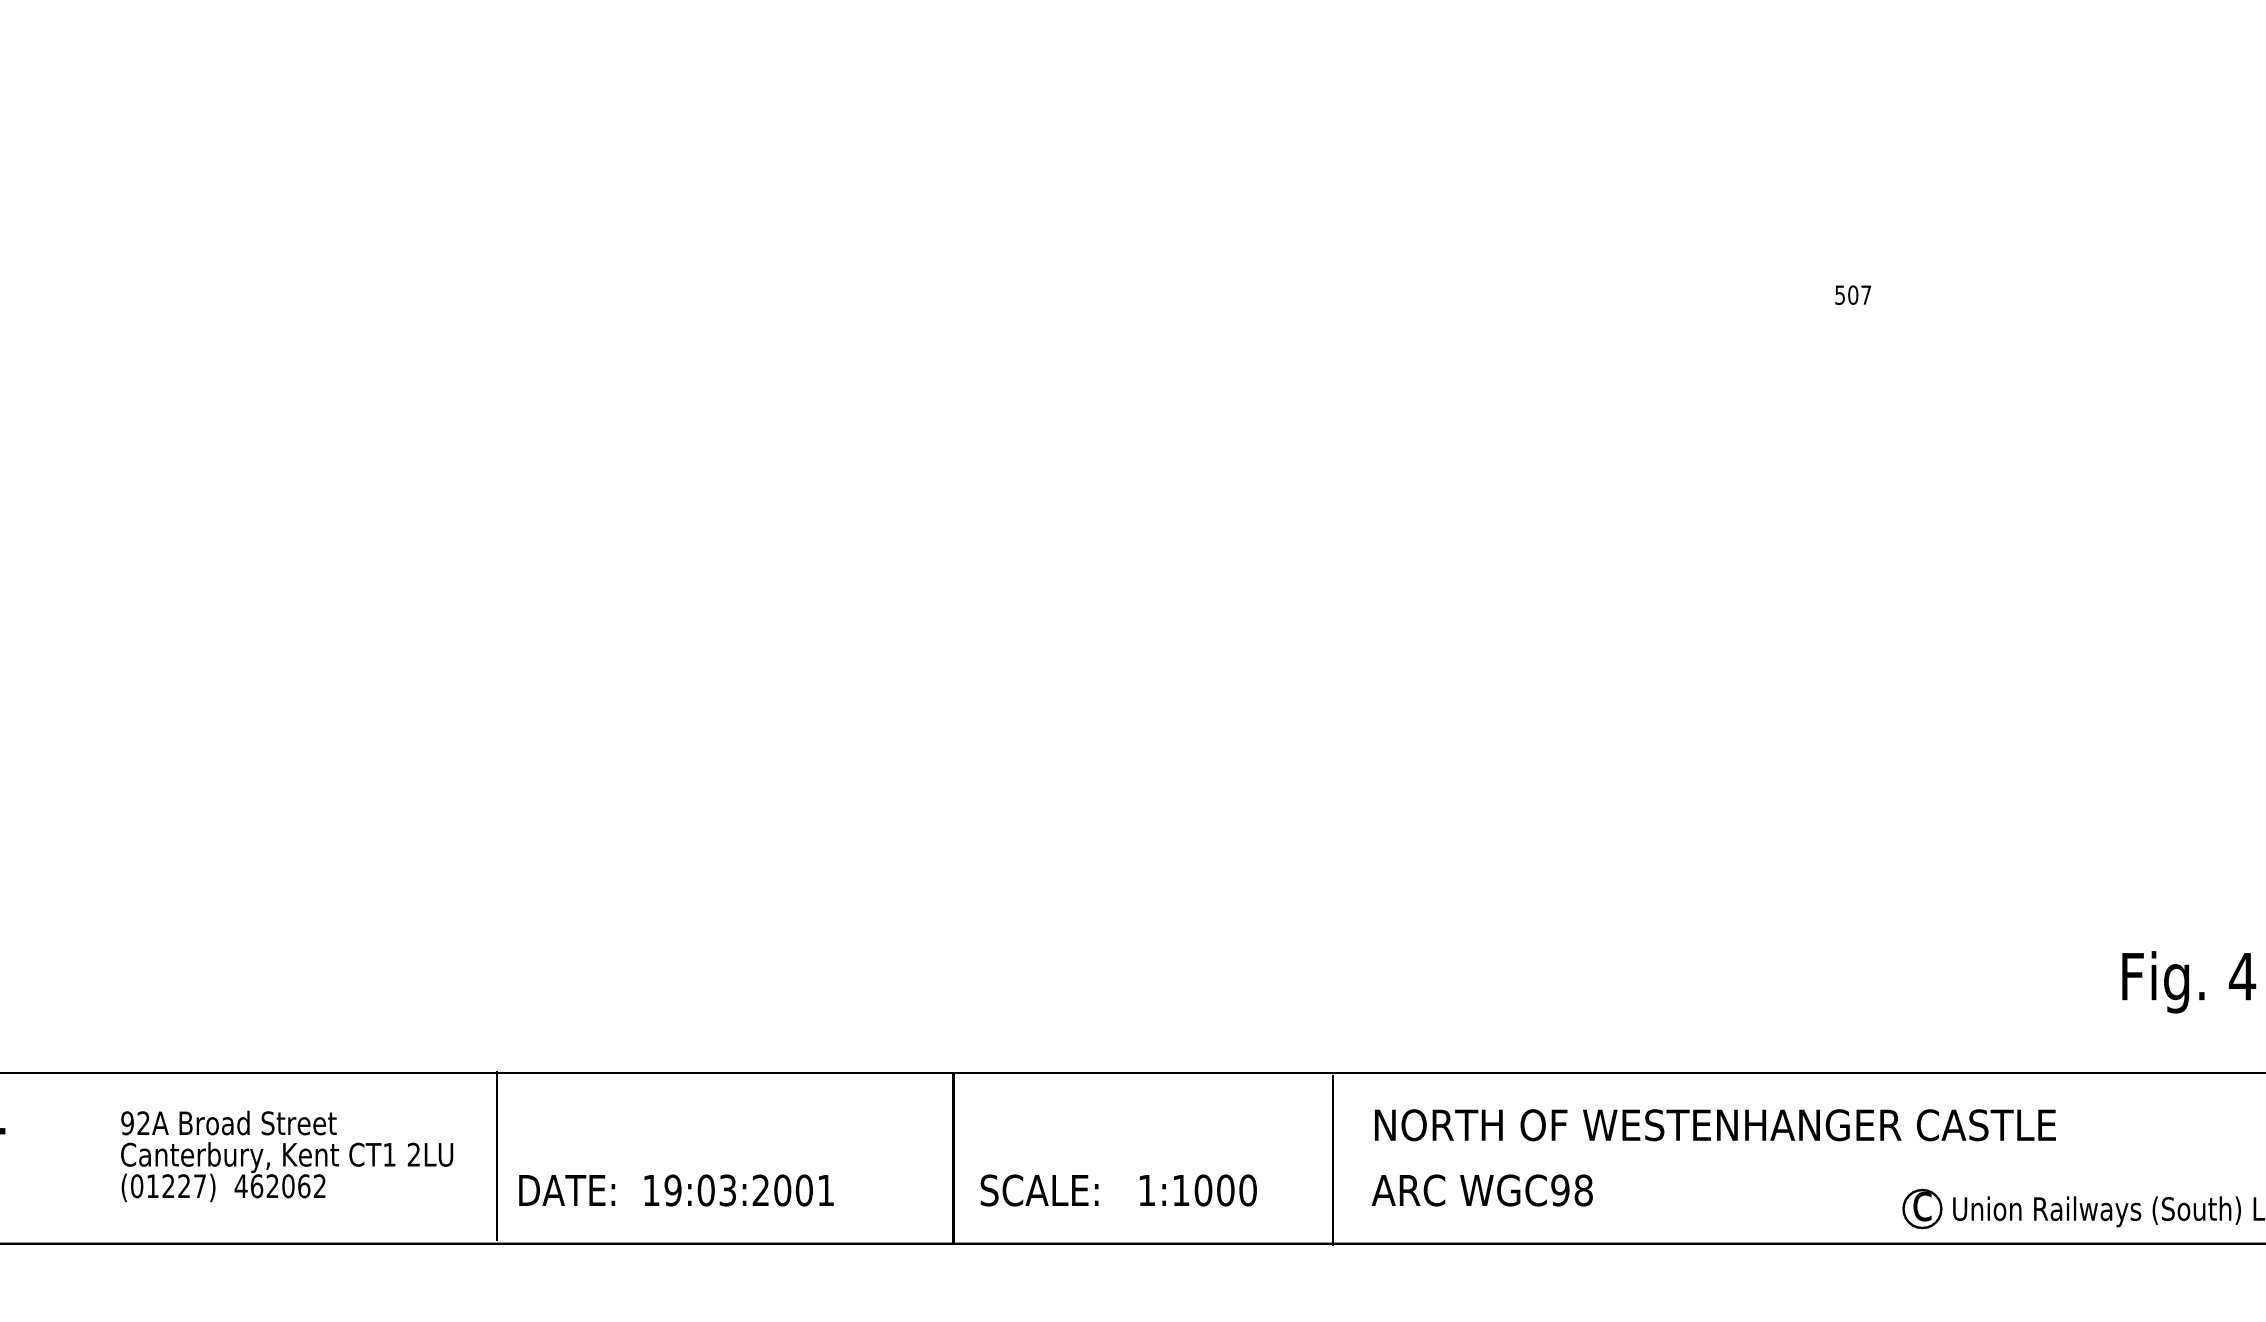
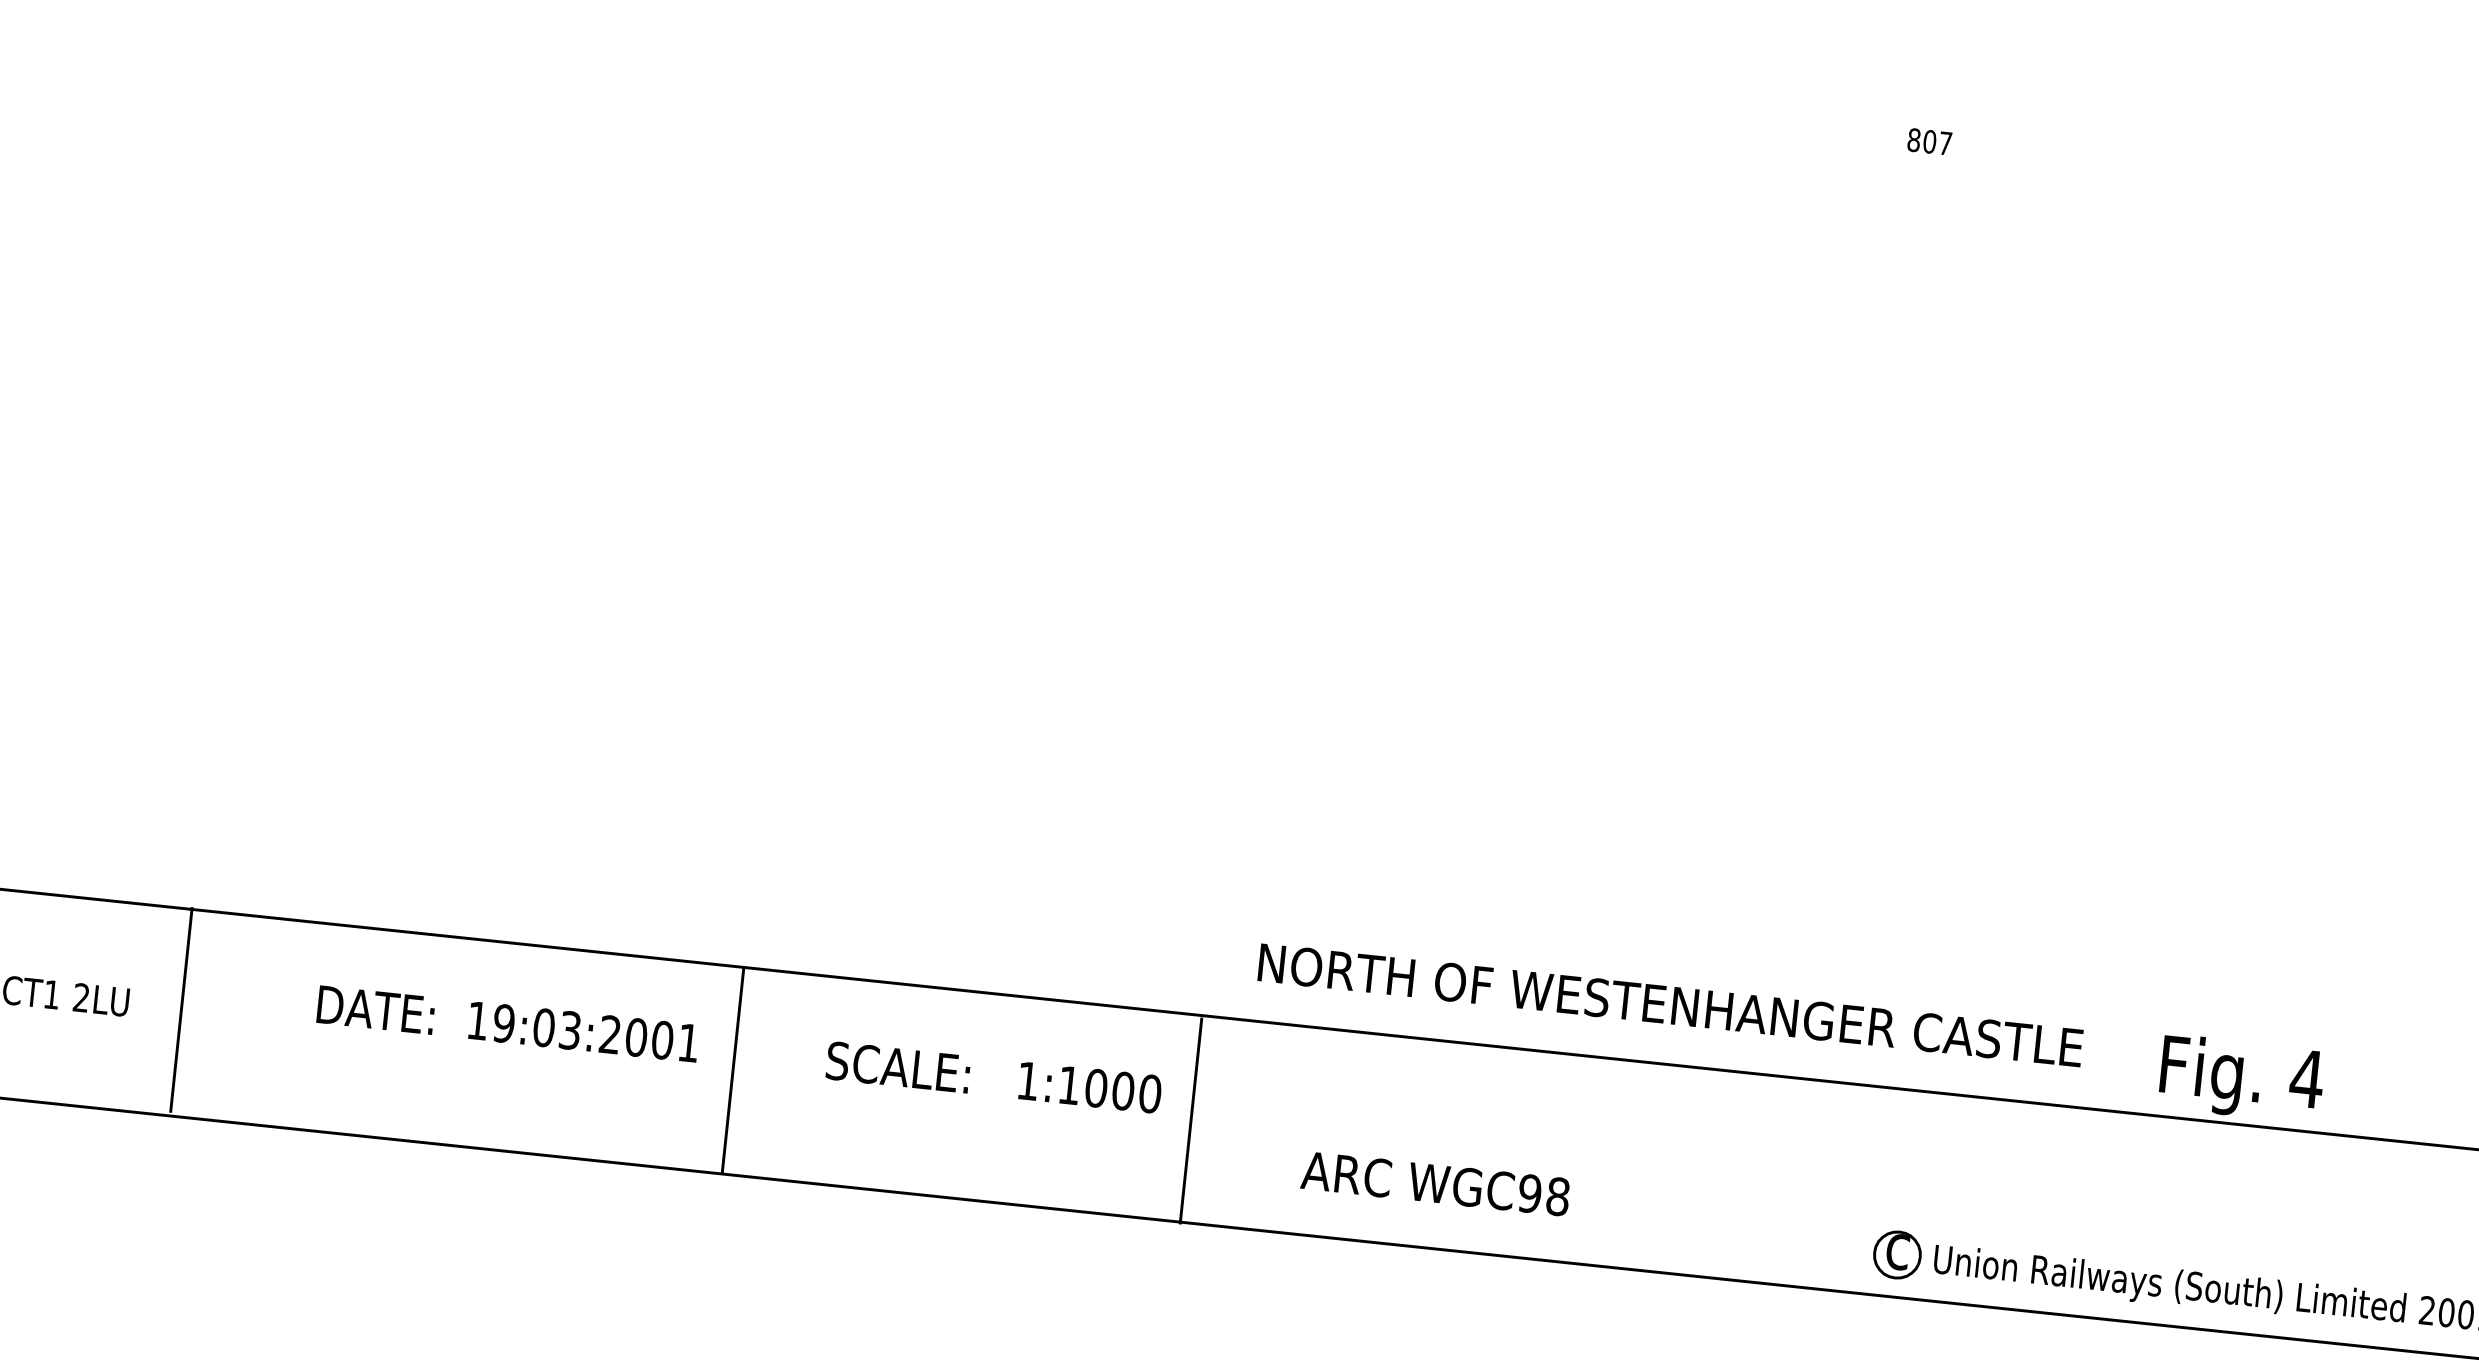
text: (1840, 294) -> (1914, 139), 507 -> 807
text: (2189, 982) -> (2242, 1079), moved
text: (1715, 1125) -> (1670, 1005), moved
text: (676, 1190) -> (508, 1024), moved
text: (1118, 1190) -> (993, 1077), moved
text: (1481, 1190) -> (1434, 1183), moved

